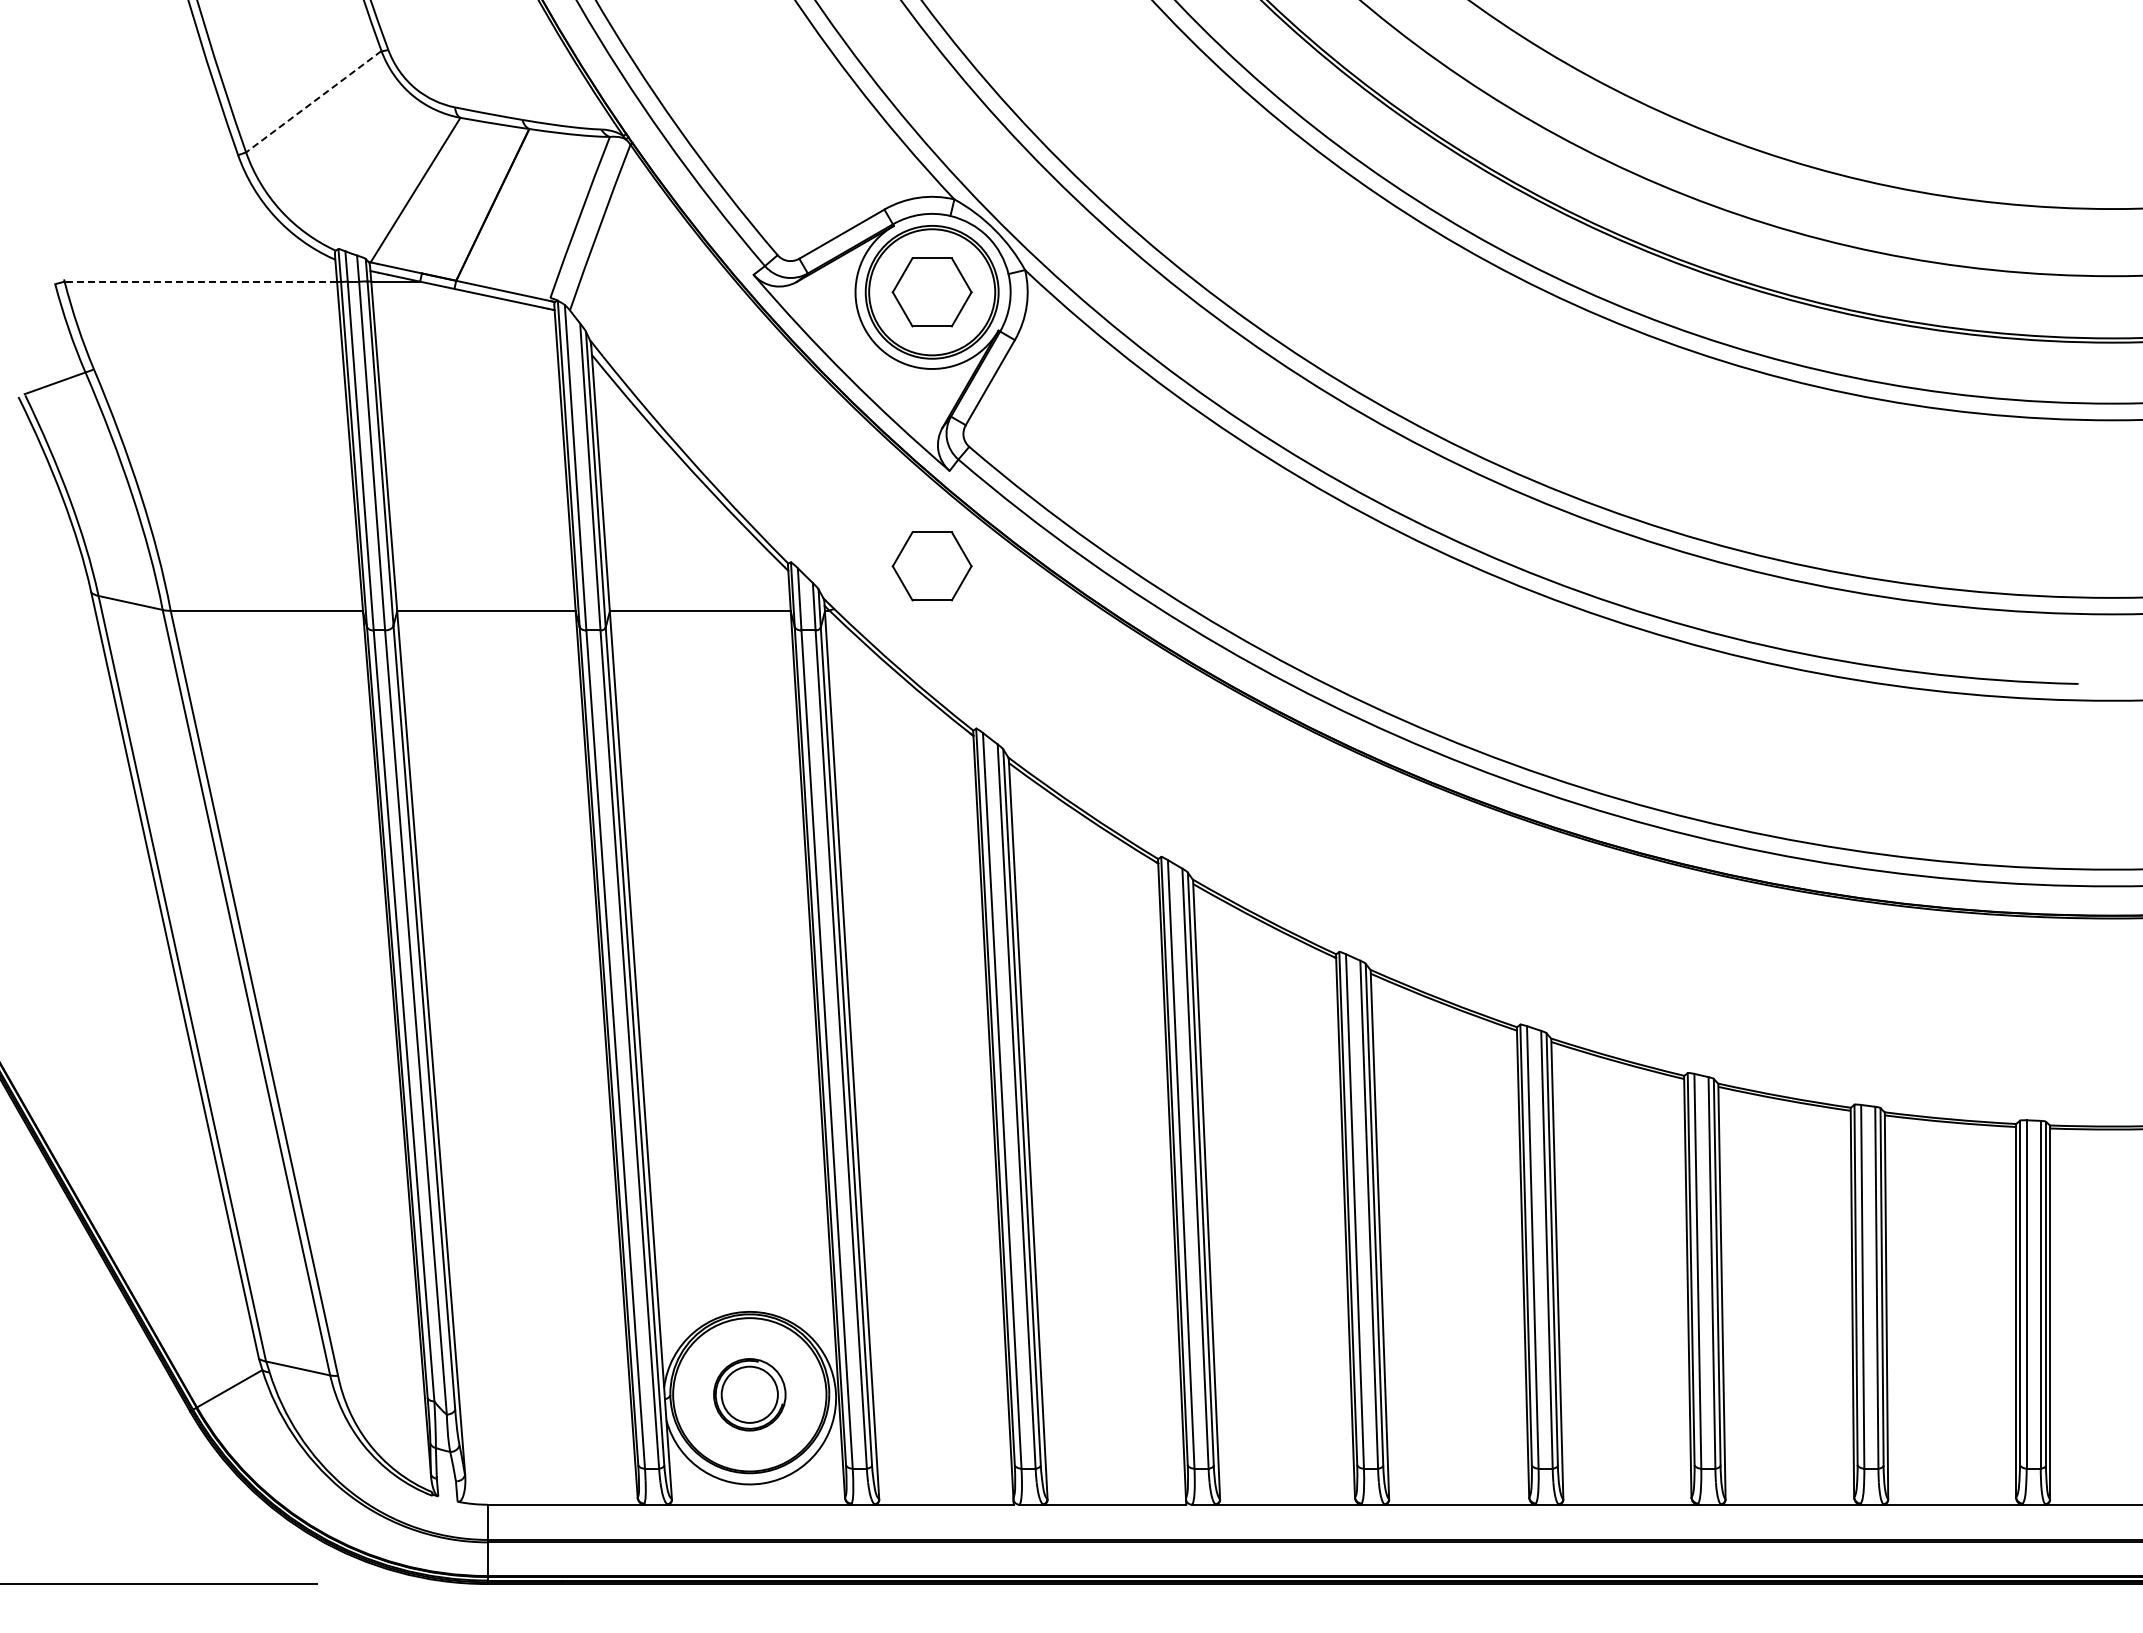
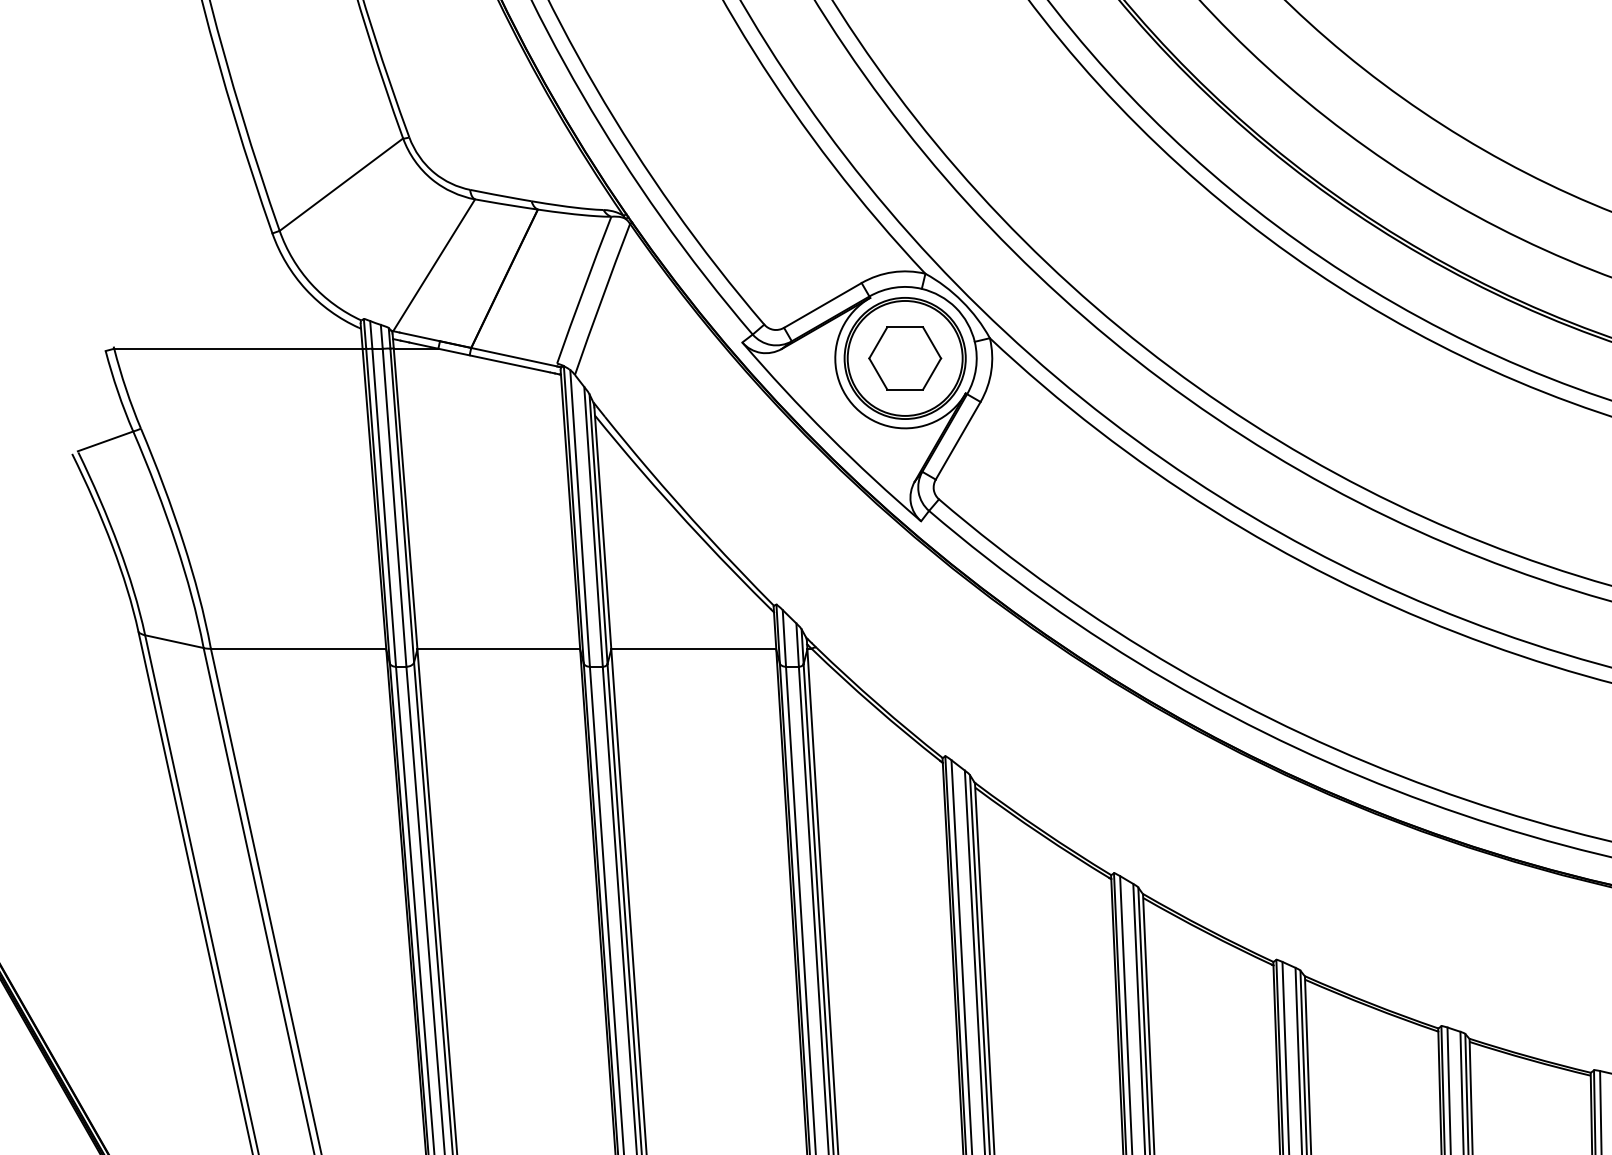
line: (313, 101) -> (341, 184), dashed -> solid
line: (200, 281) -> (238, 348), dashed -> solid
part: (931, 566) -> (904, 608), removed

